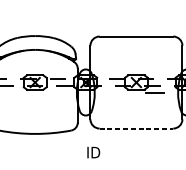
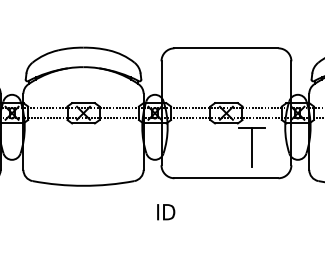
line: (154, 106) -> (252, 146), added
line: (136, 128) -> (226, 178), dashed -> solid

